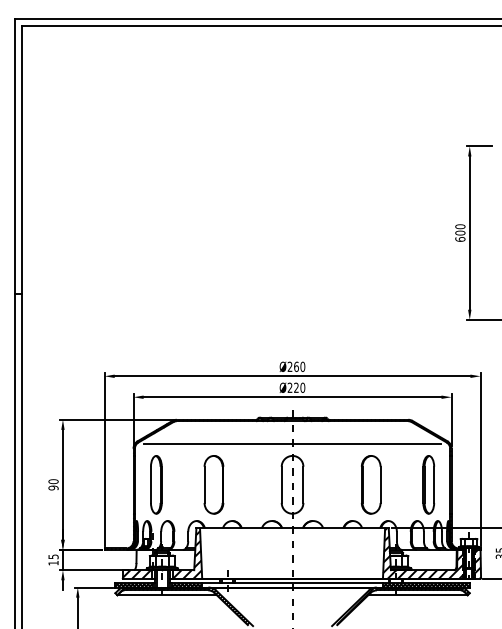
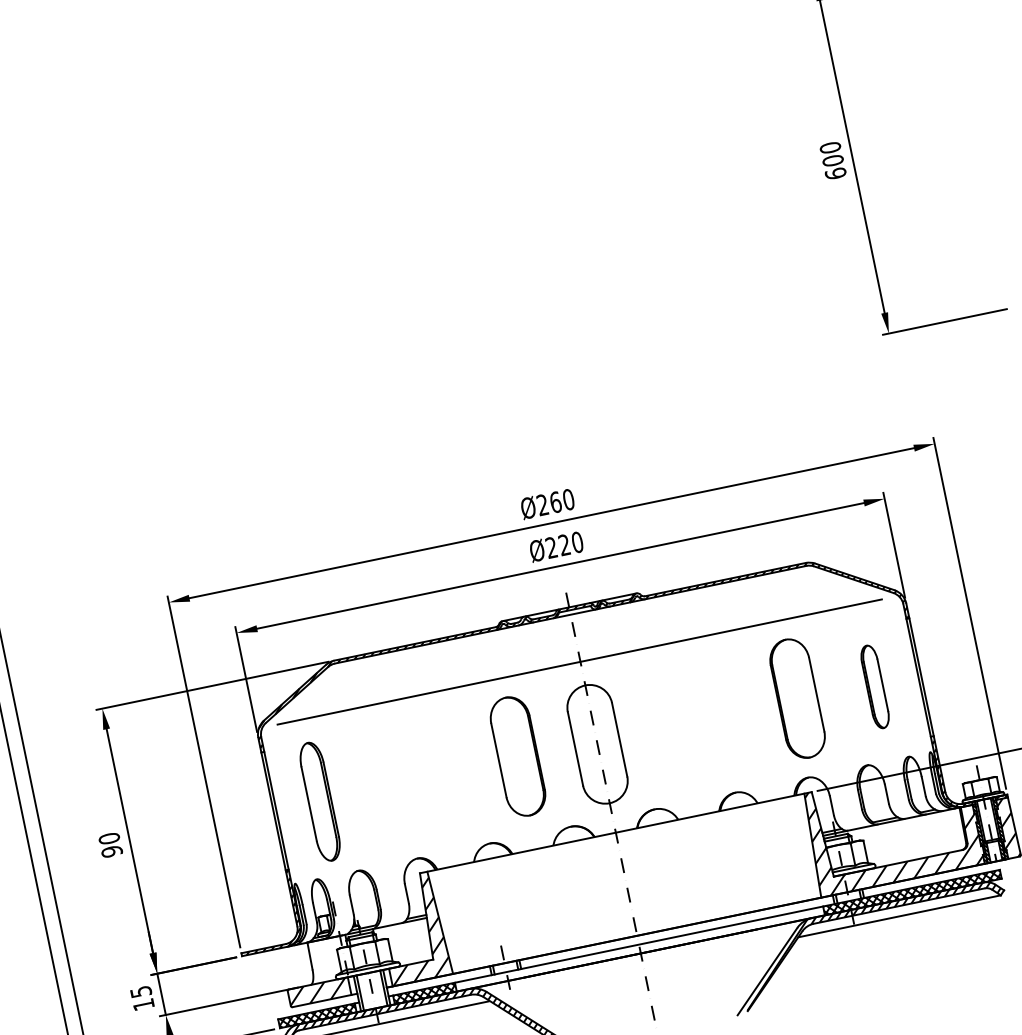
part: (213, 484) -> (516, 756), moved
part: (370, 484) -> (796, 698), moved
part: (428, 484) -> (874, 686), size x0.7

